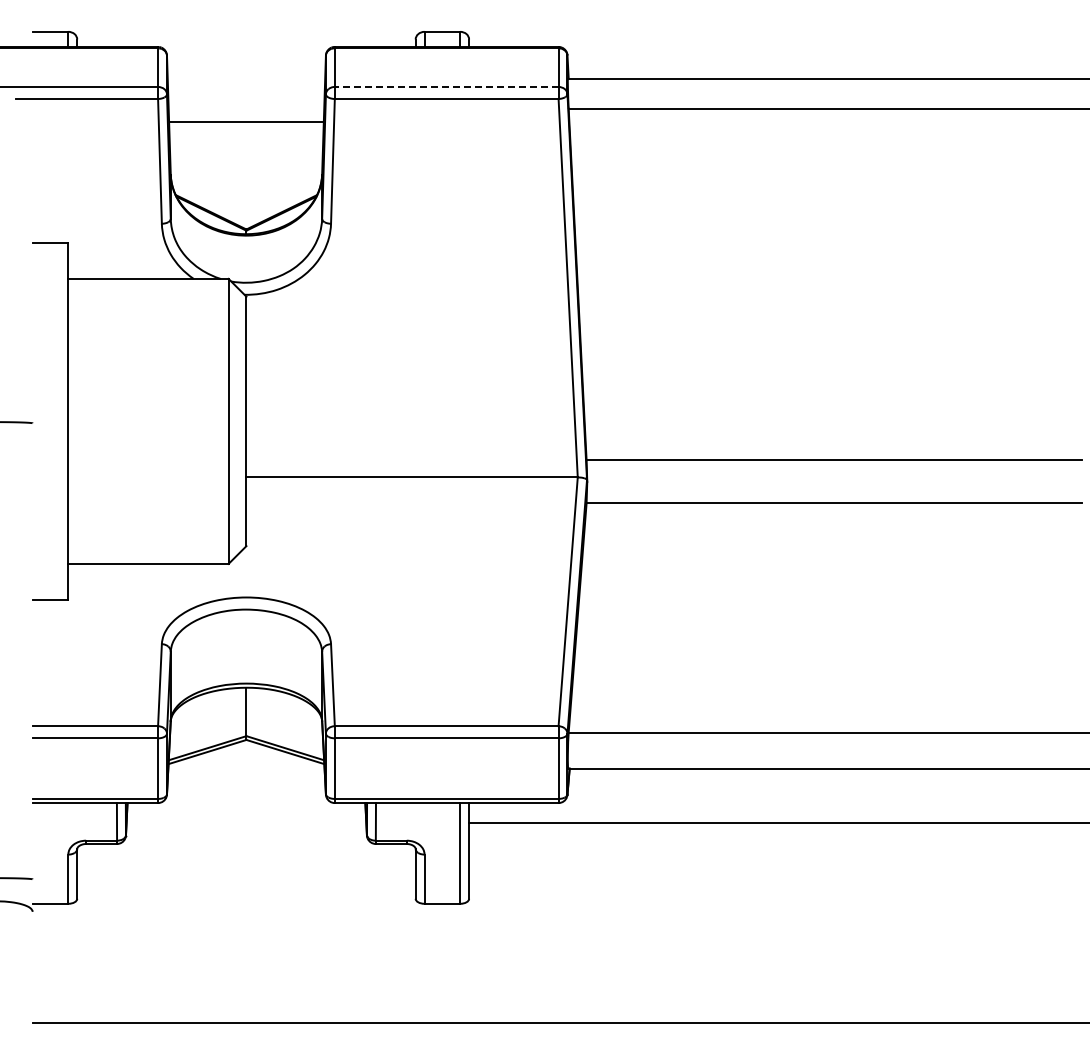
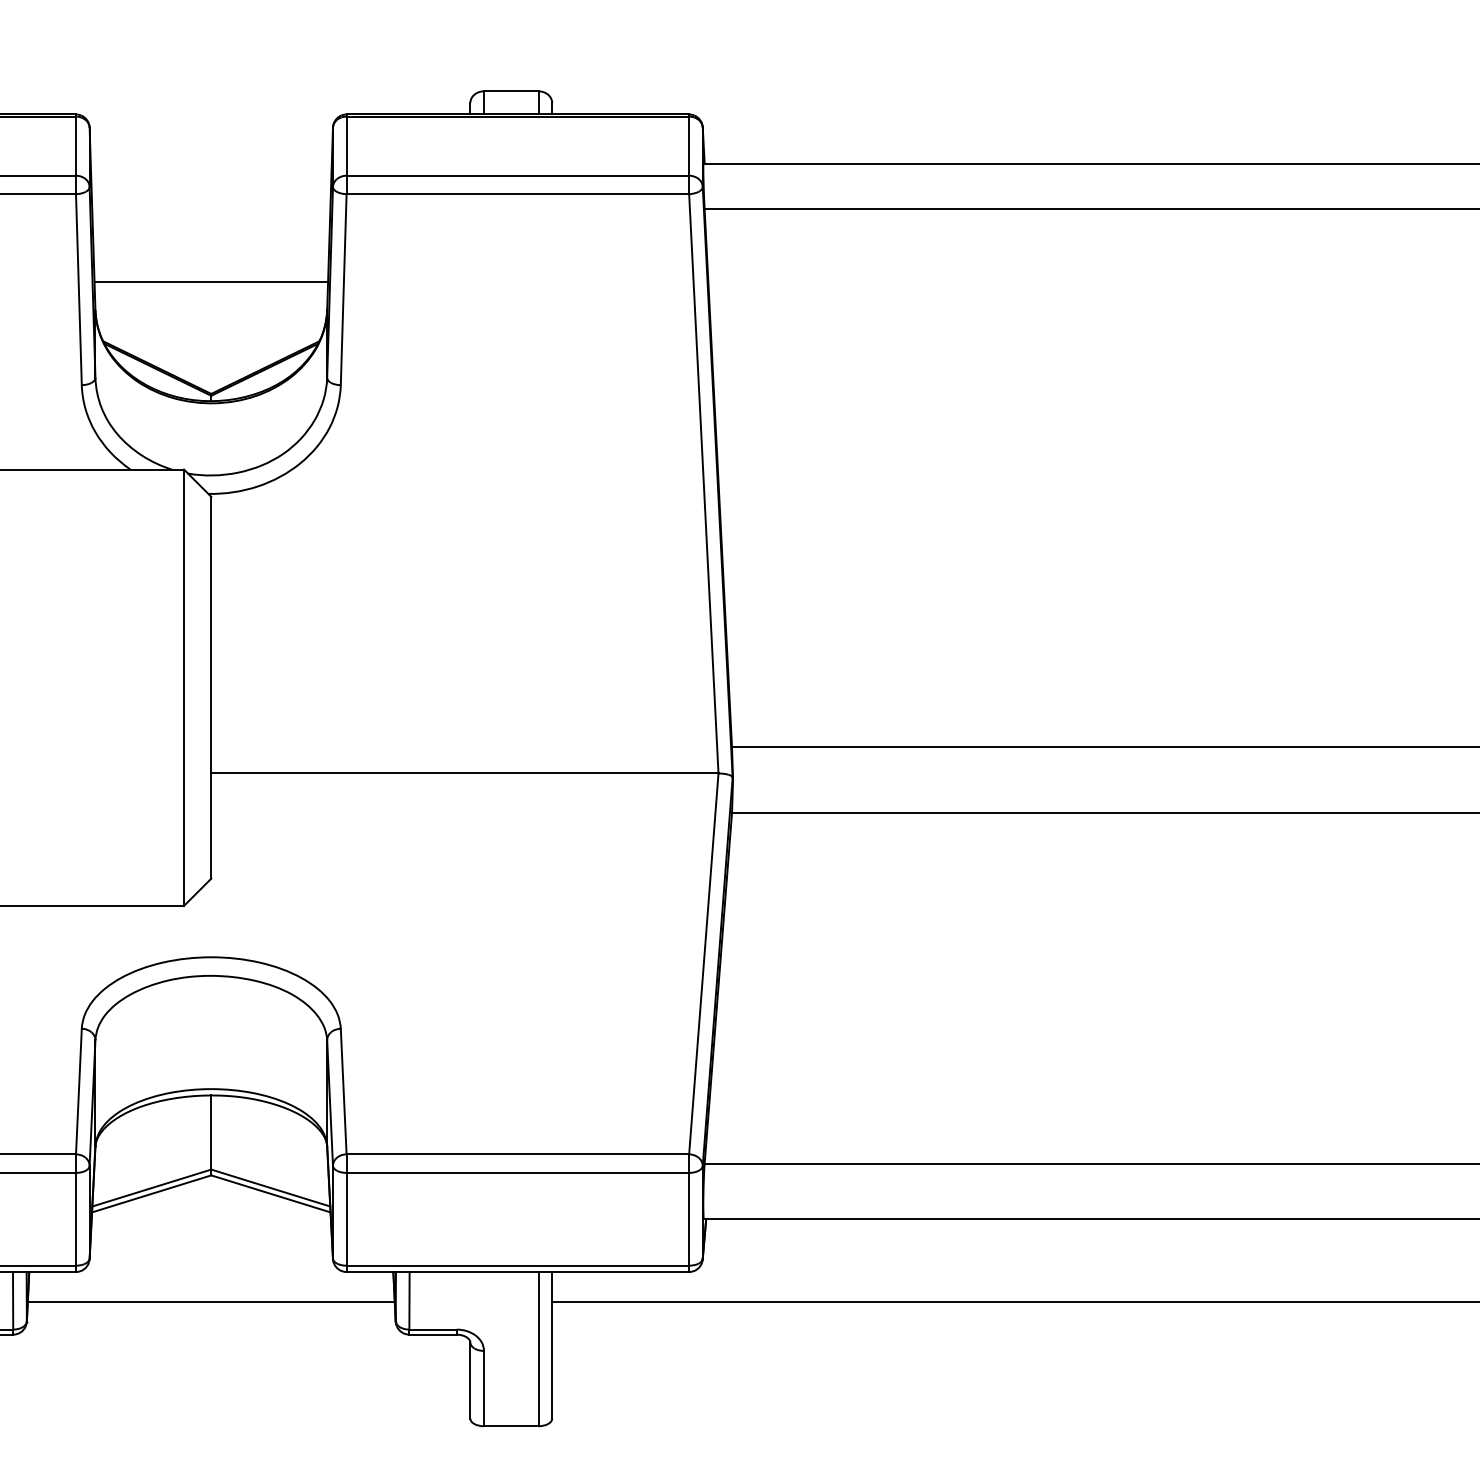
line: (446, 86) -> (517, 175), dashed -> solid
line: (246, 122) -> (211, 282), moved
line: (246, 822) -> (211, 1301), added

